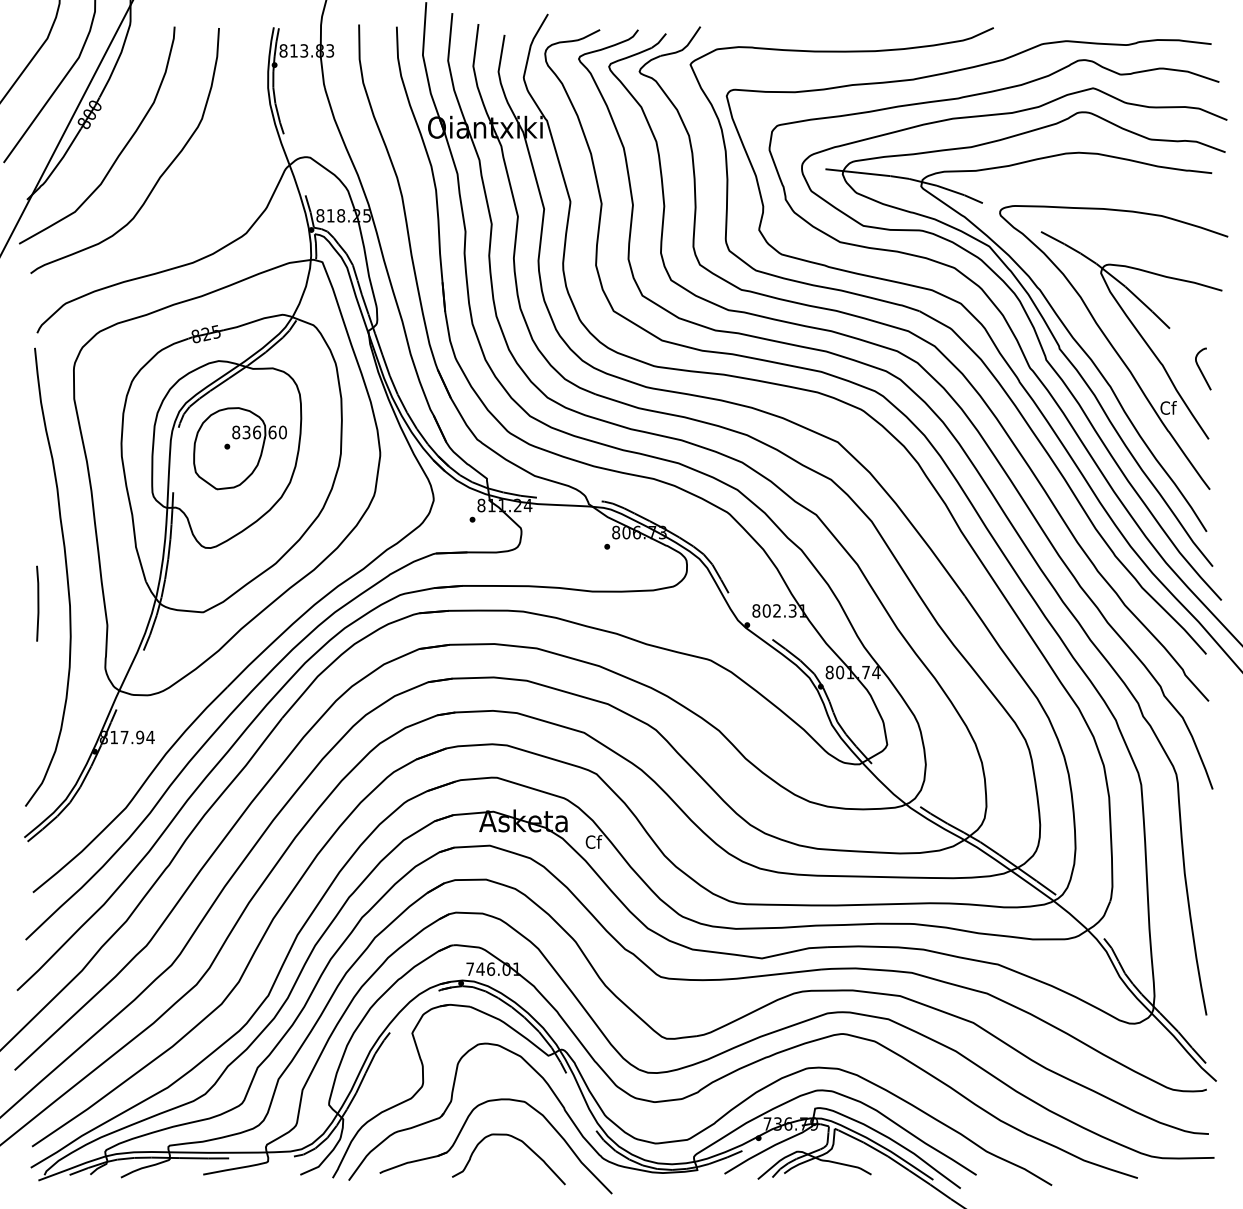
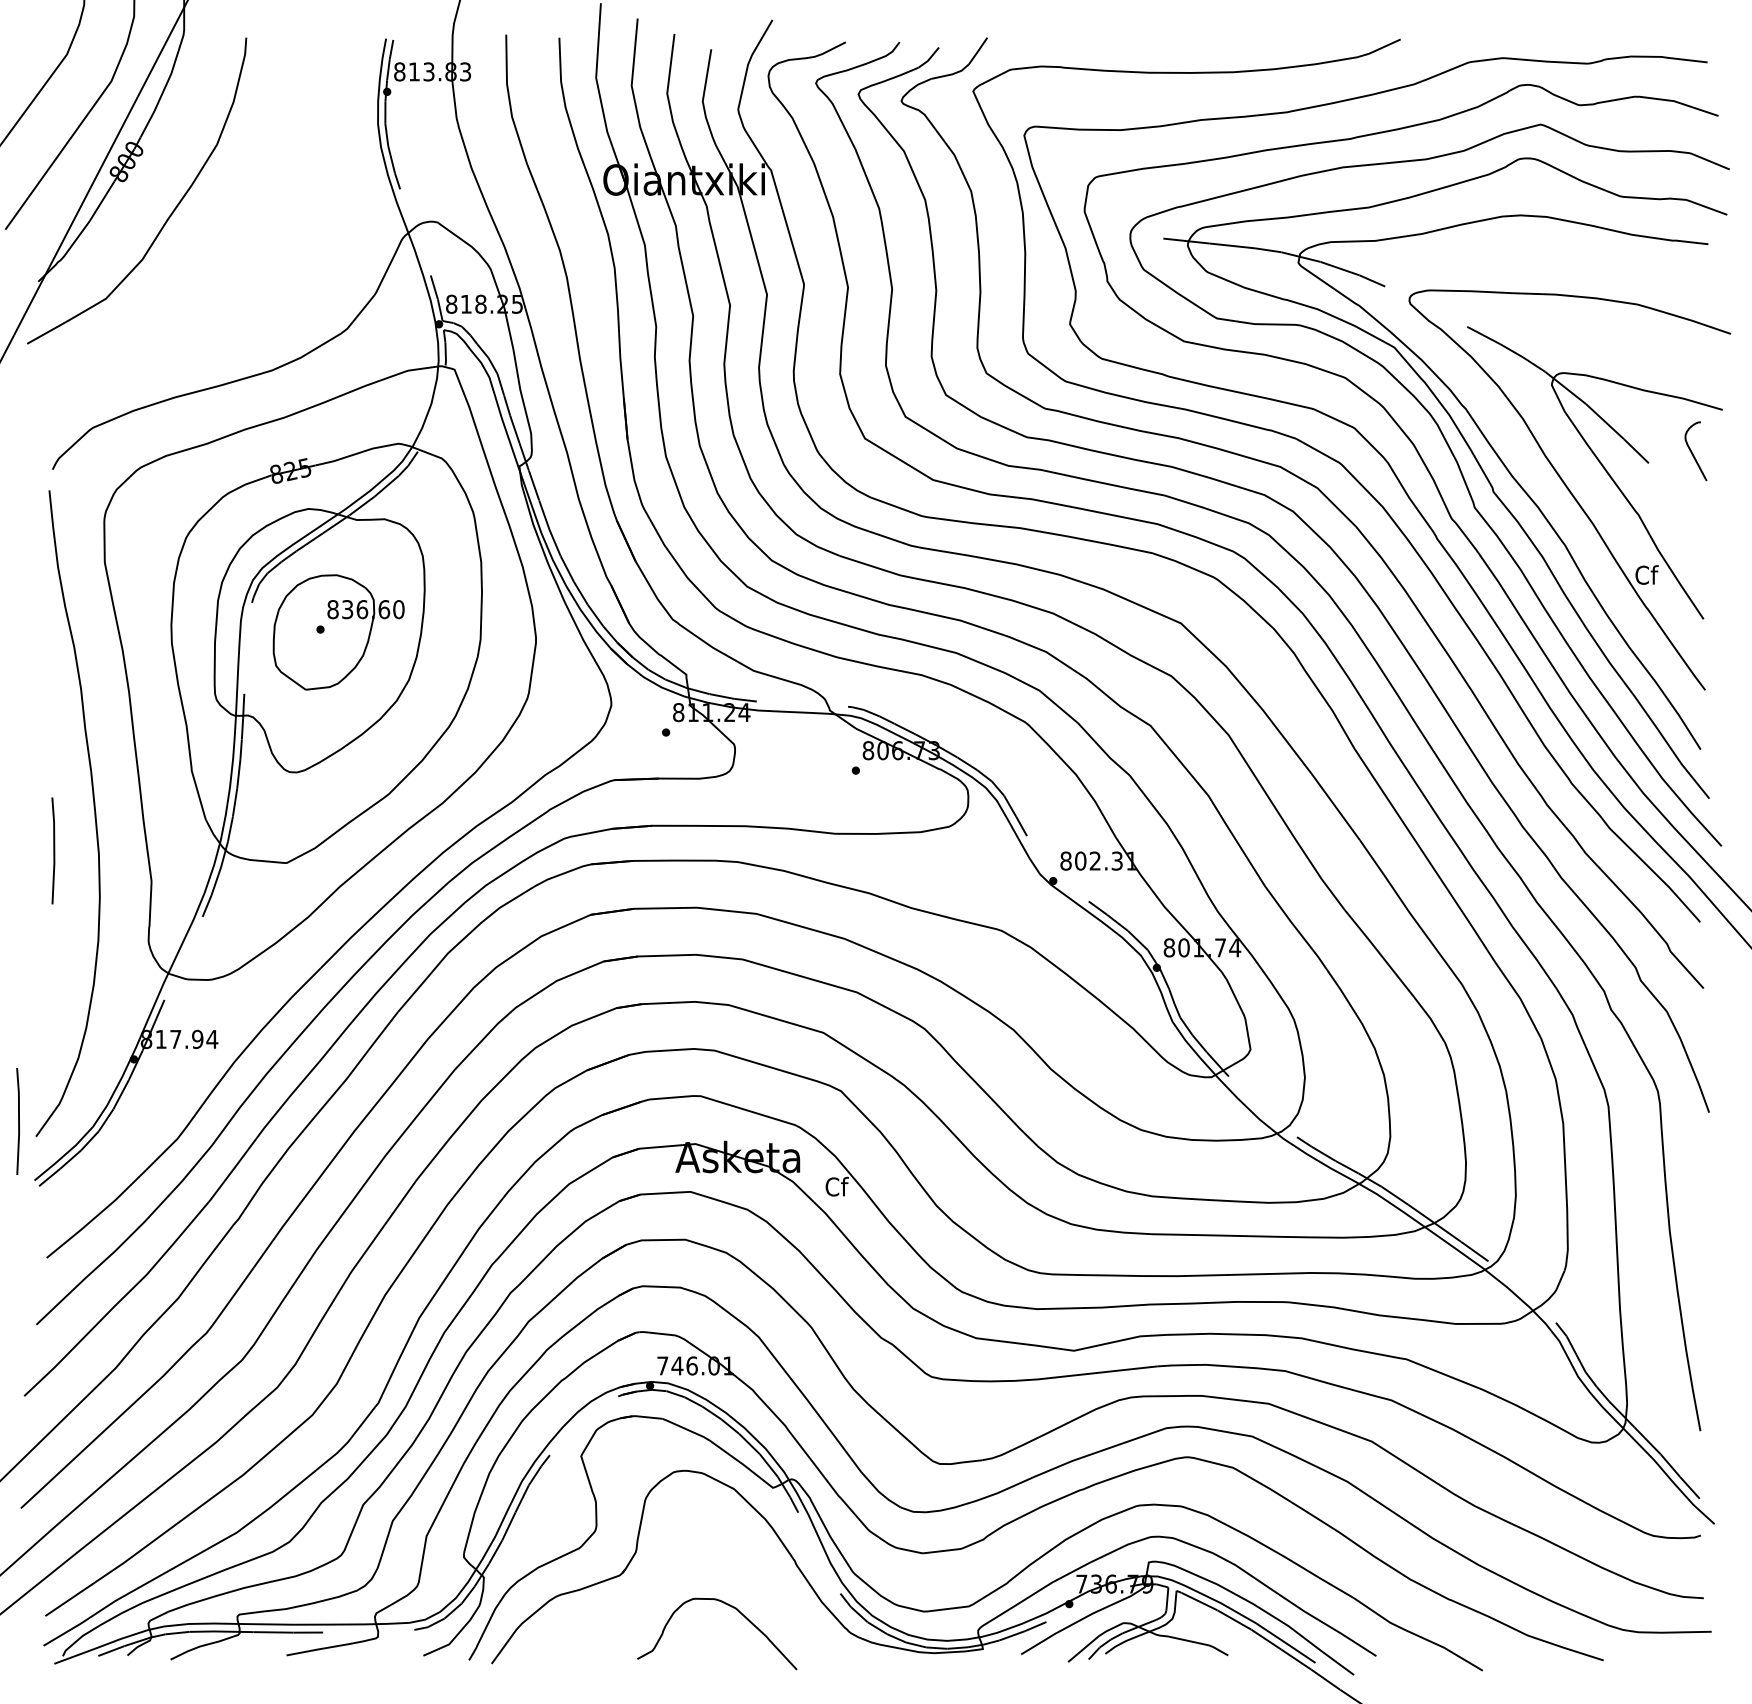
curve: (159, 176) -> (224, 248), removed
curve: (1201, 369) -> (1693, 451), moved
line: (12, 795) -> (17, 1121), added
part: (462, 1130) -> (651, 1593), removed

